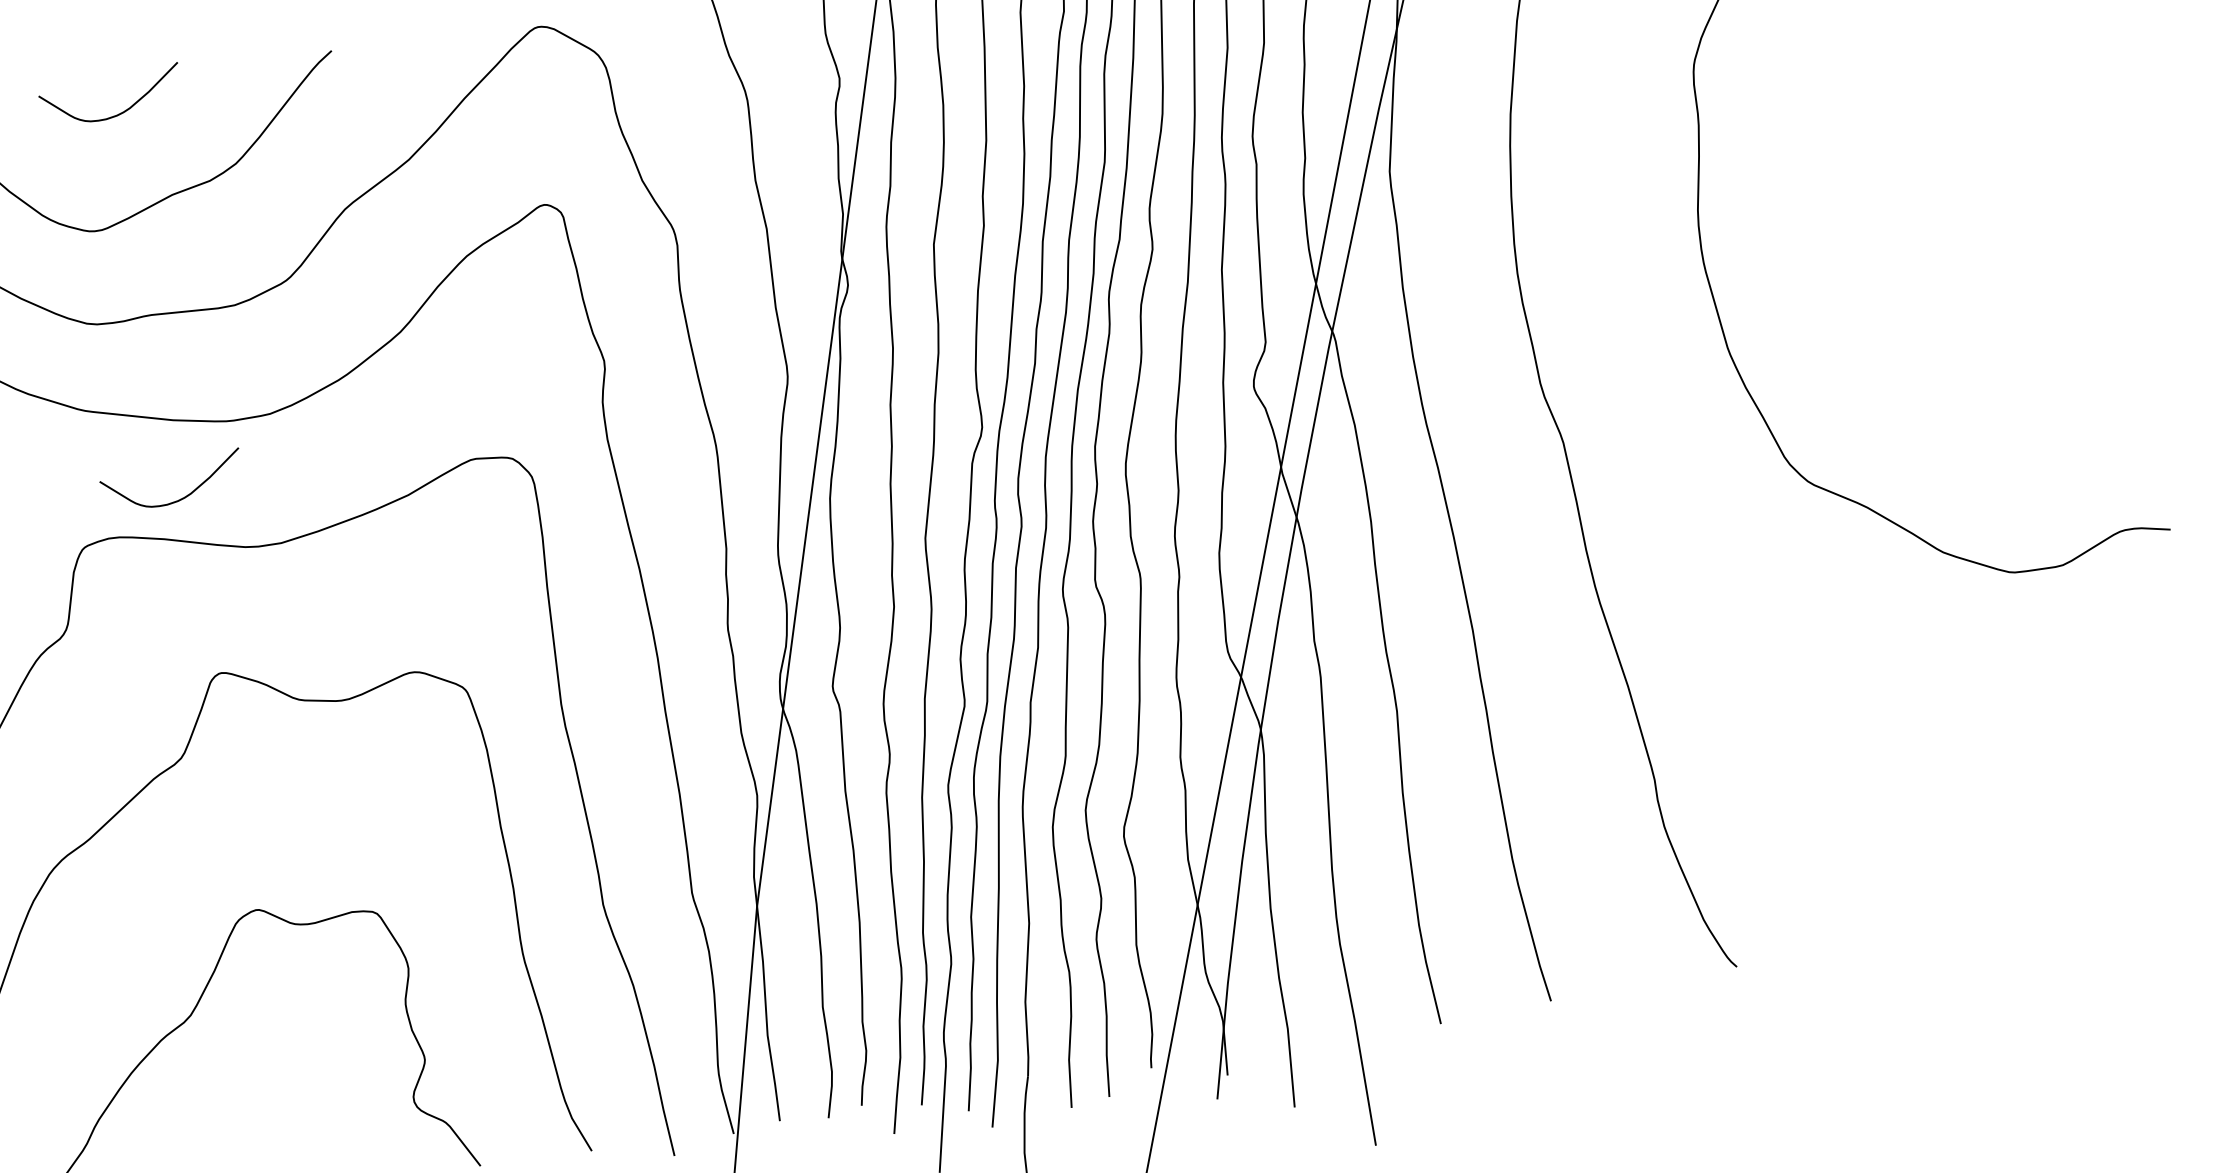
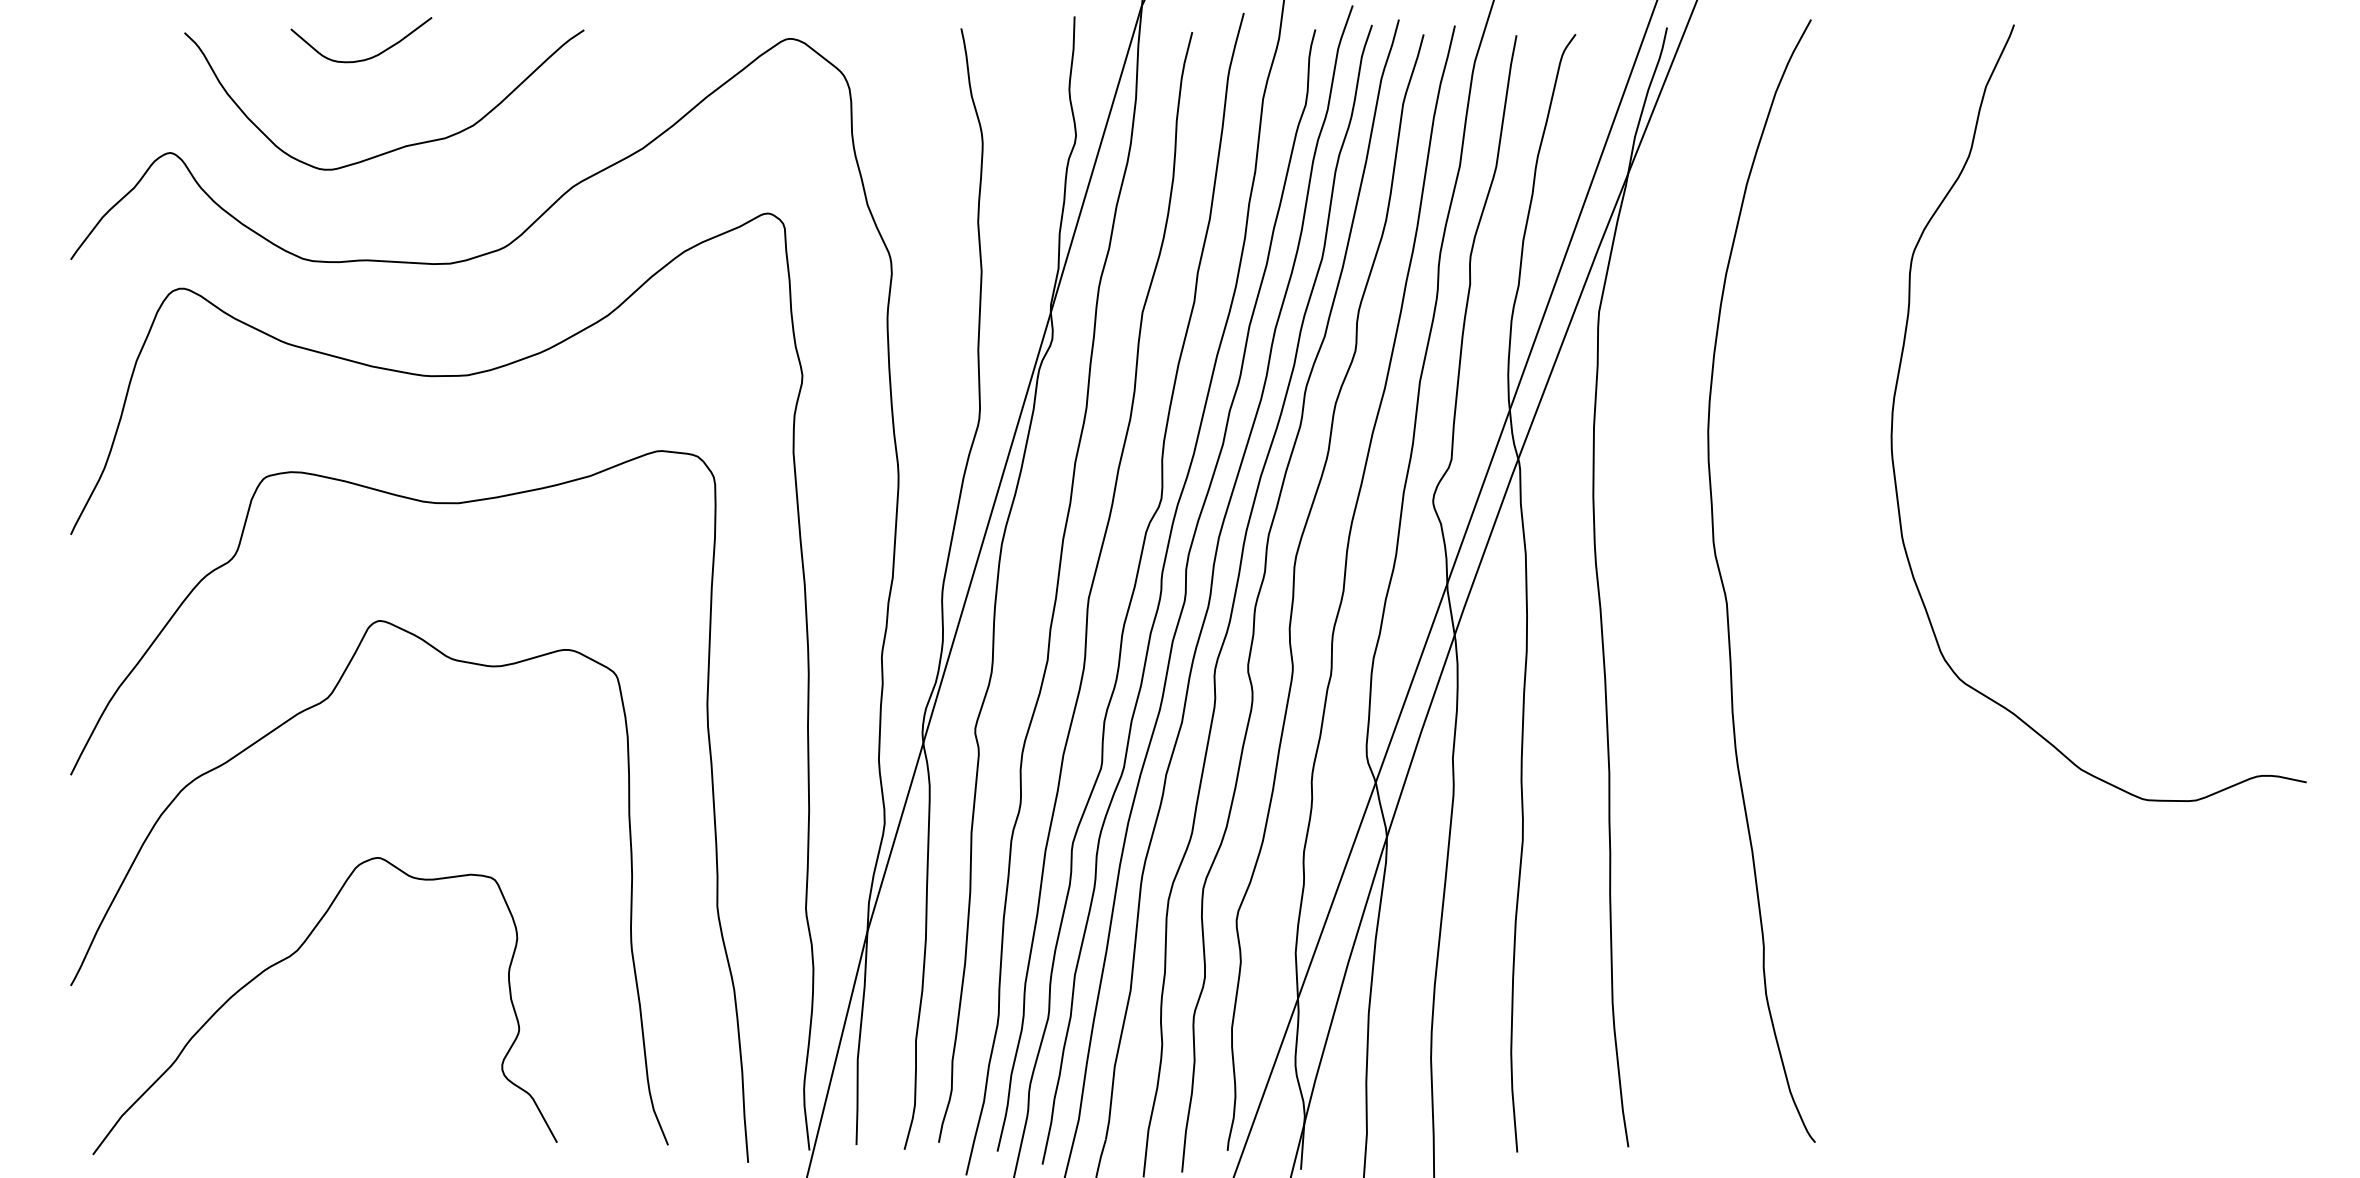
curve: (178, 499) -> (365, 444), removed

